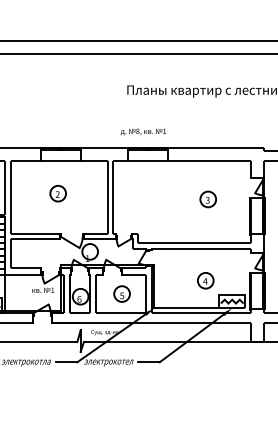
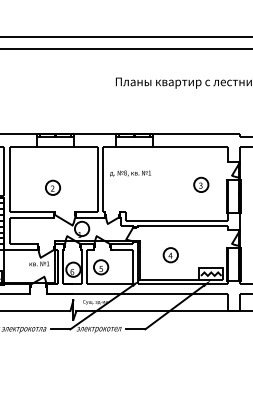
text: (142, 131) -> (129, 173), moved
part: (57, 193) -> (52, 187), moved
part: (207, 199) -> (200, 184), moved
part: (205, 280) -> (170, 254), moved
part: (121, 293) -> (100, 266), moved

